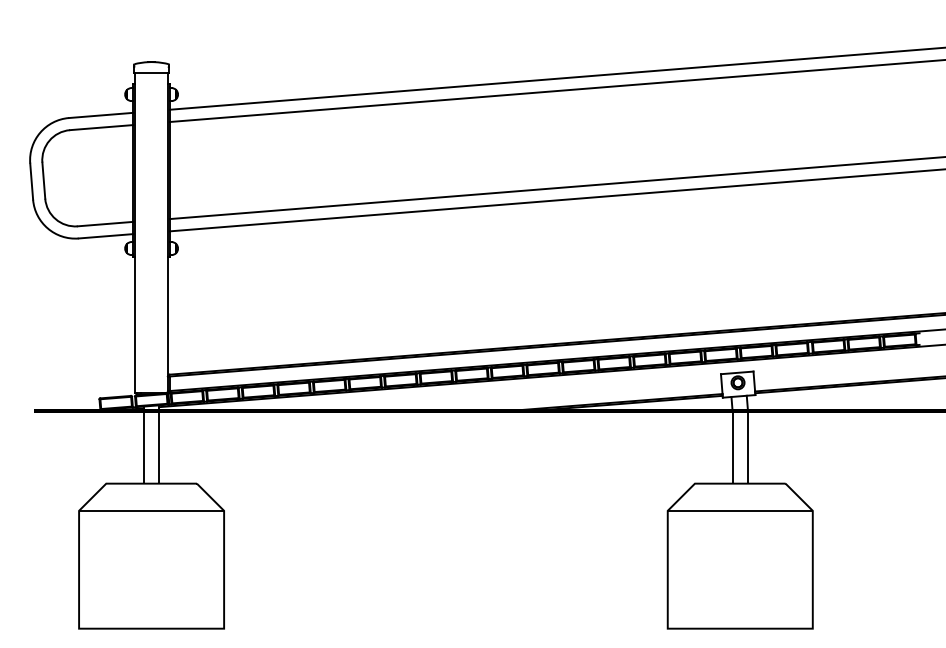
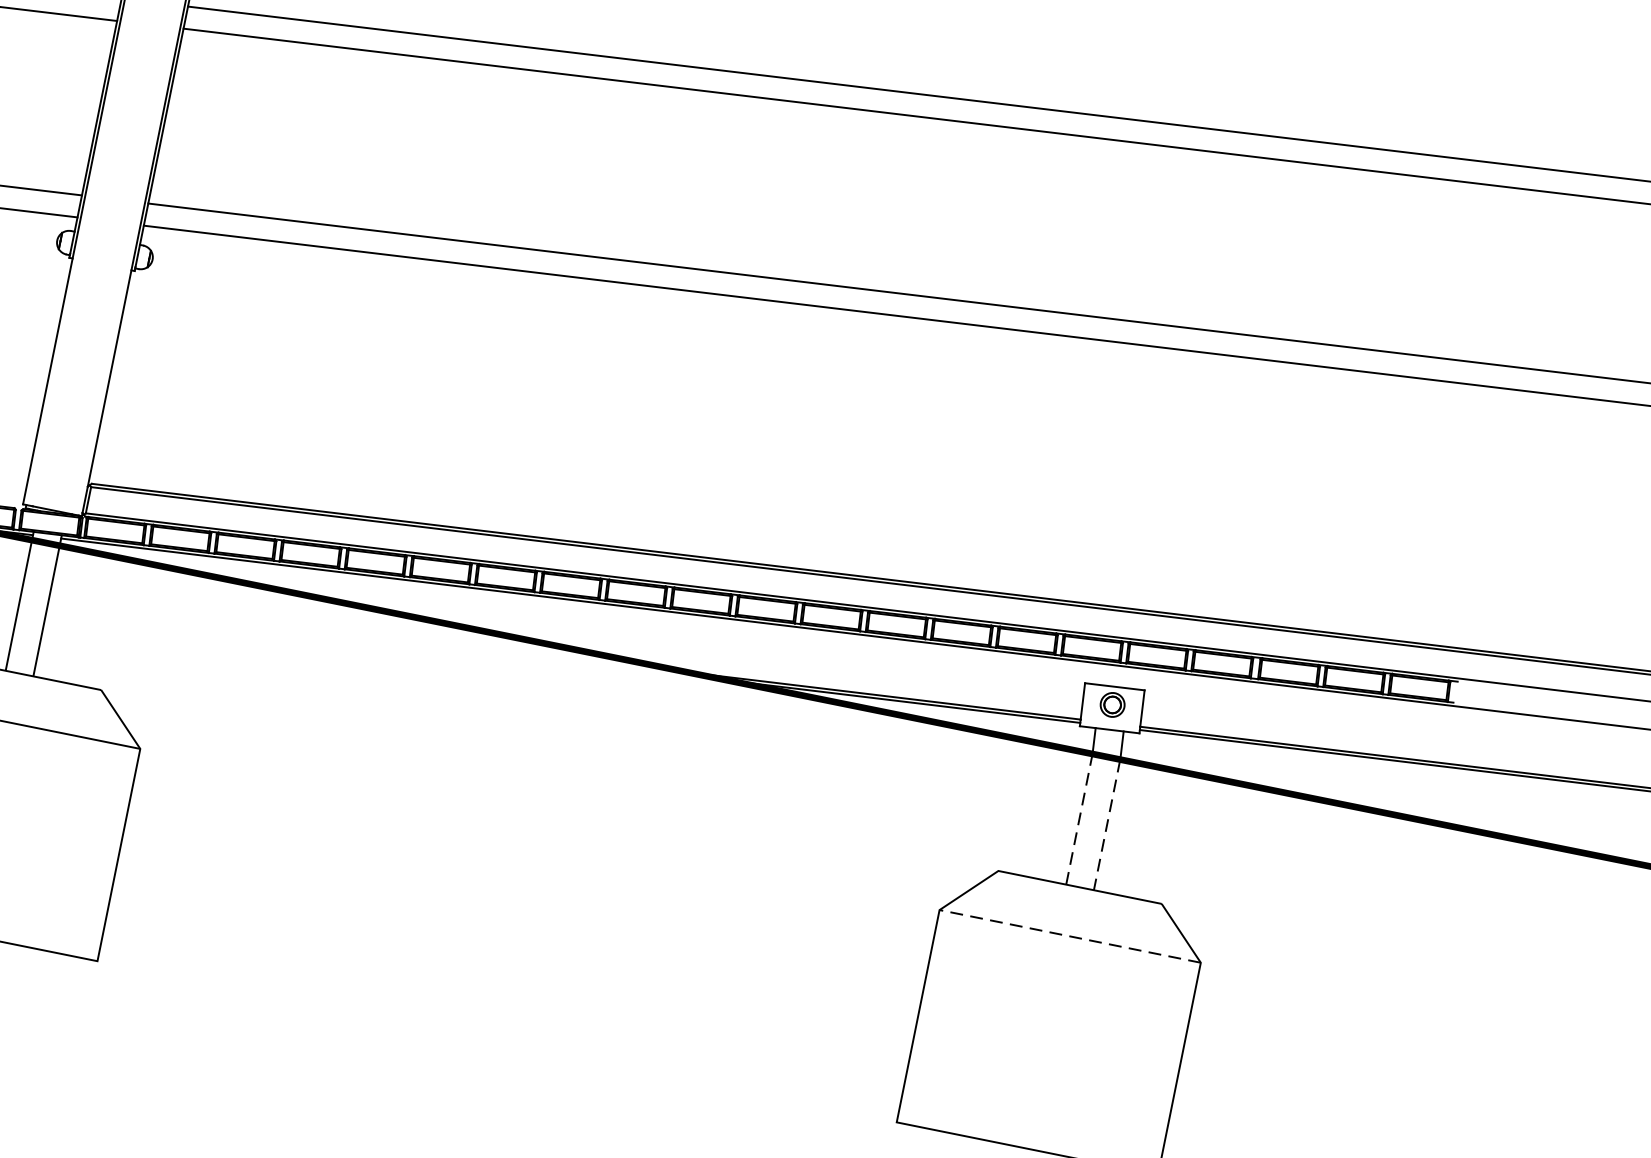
line: (740, 411) -> (1106, 757), solid -> dashed
line: (740, 510) -> (1070, 935), solid -> dashed

